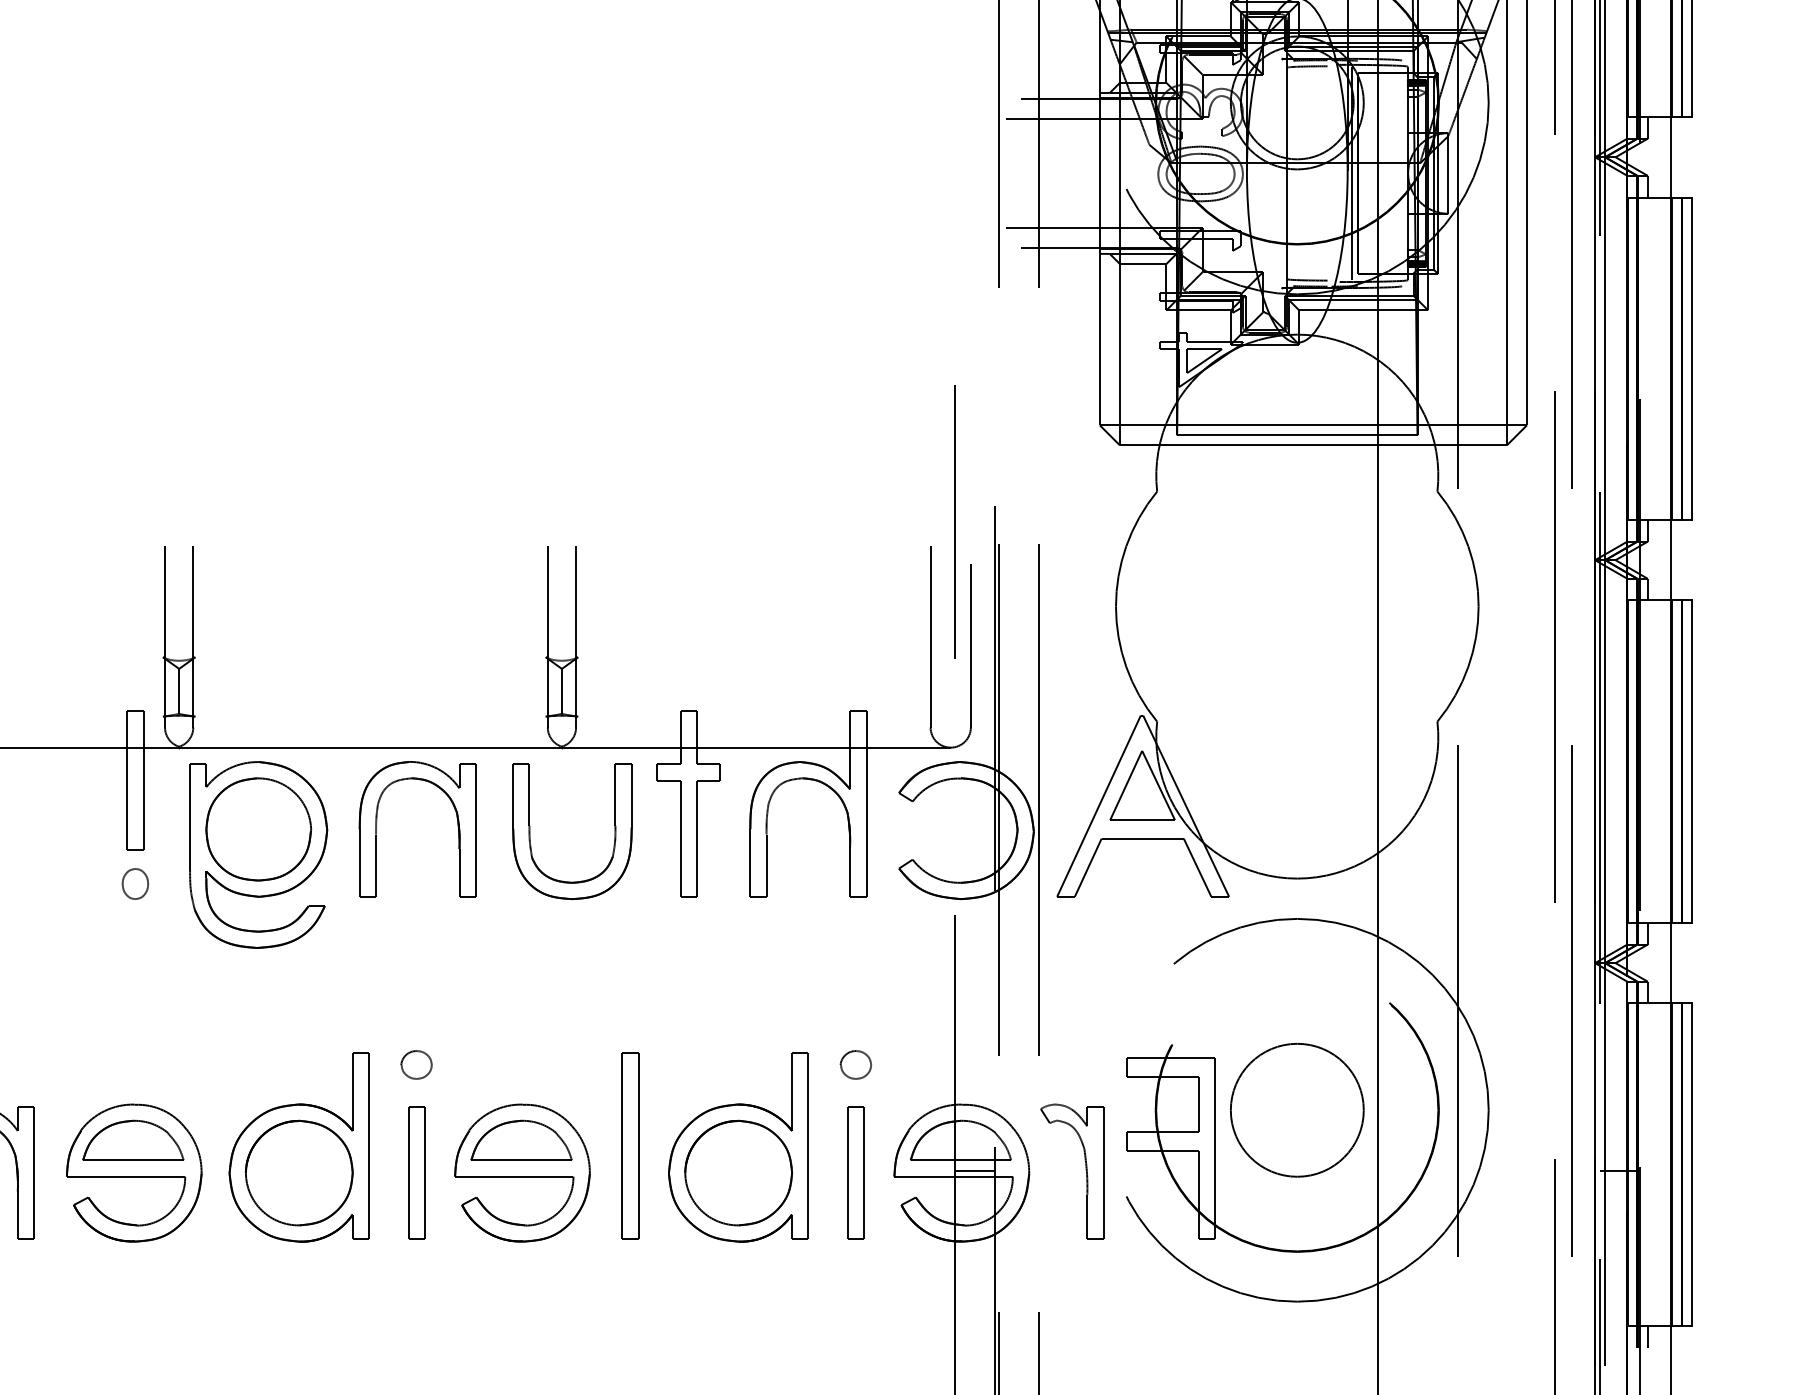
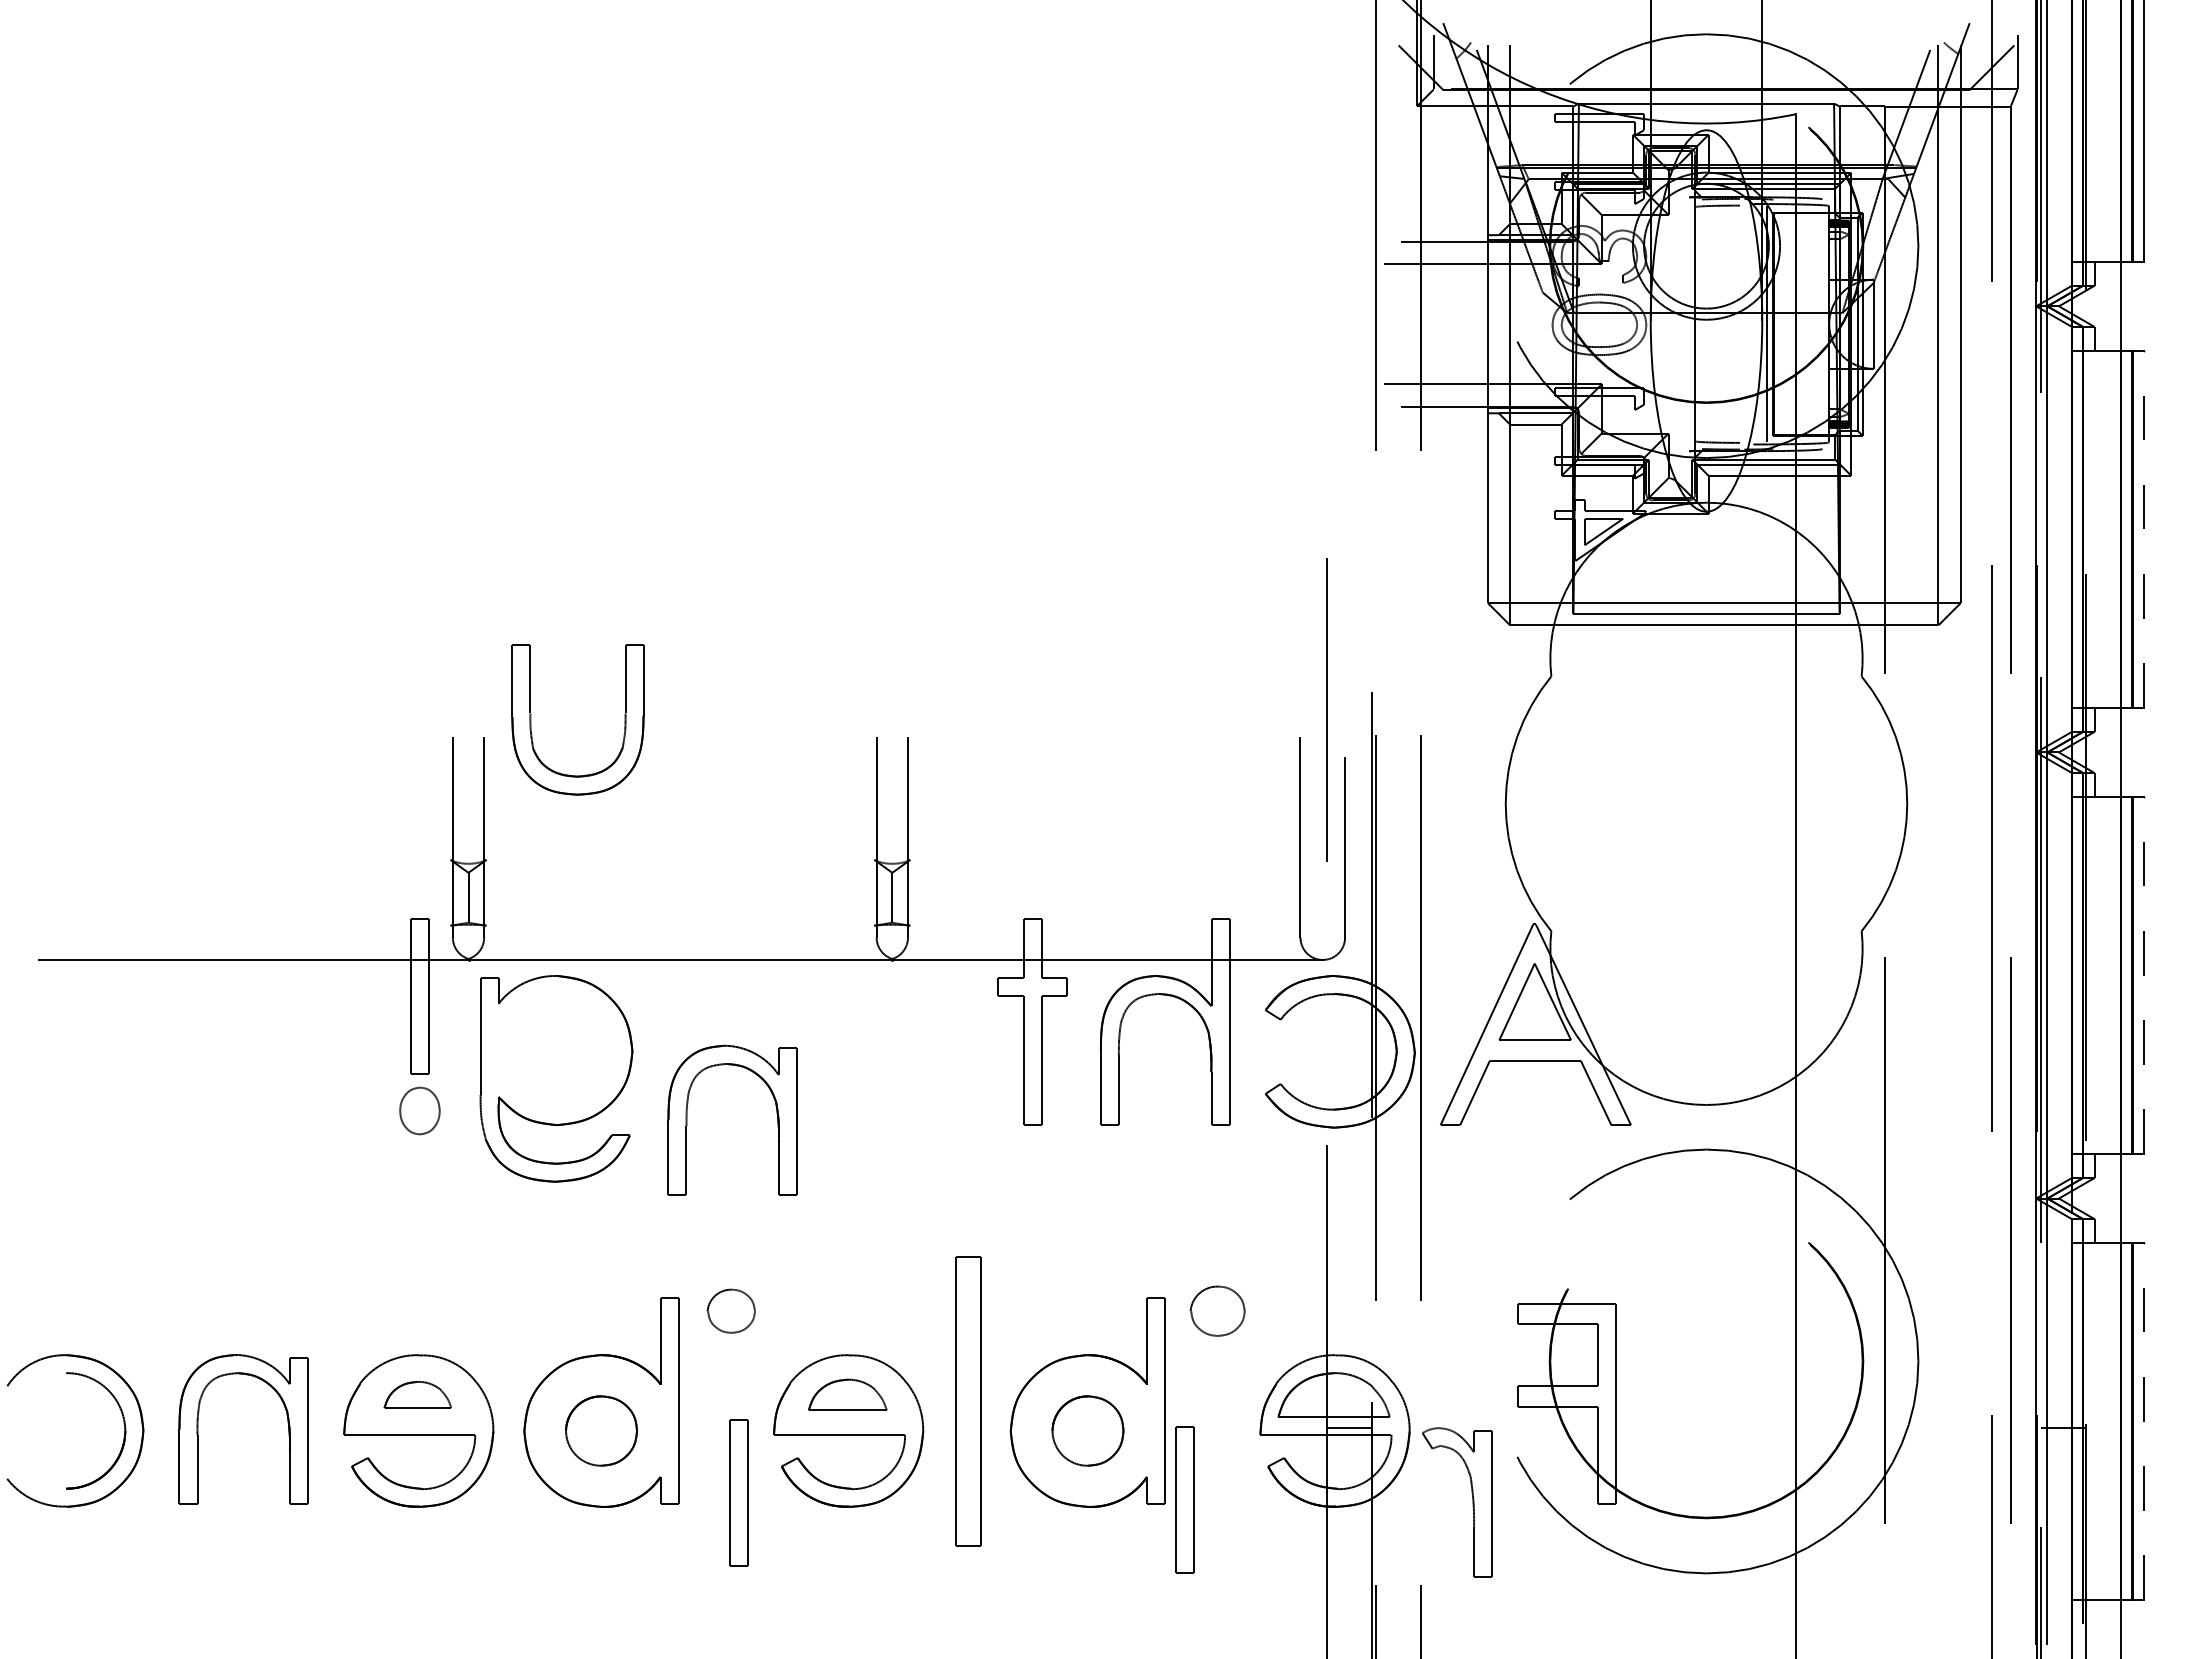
line: (1692, 357) -> (2143, 528), solid -> dashed
line: (1692, 761) -> (2143, 975), solid -> dashed
part: (457, 823) -> (776, 1113), moved
part: (258, 829) -> (556, 1050), removed
part: (530, 831) -> (531, 719), moved
part: (135, 883) -> (420, 1110), size x1.4
part: (416, 1065) -> (731, 1311), size x1.4
part: (855, 1065) -> (1217, 1311), size x1.6
circle: (1297, 1110) -> (1706, 1361), removed
part: (133, 1140) -> (417, 1394), size x0.6
part: (521, 1140) -> (847, 1394), size x0.7
part: (629, 1145) -> (967, 1400), size x1.4
line: (1692, 1164) -> (2143, 1421), solid -> dashed
part: (1085, 1171) -> (1472, 1502), moved
part: (299, 1172) -> (601, 1430), size x0.6
part: (416, 1172) -> (738, 1492), moved
part: (738, 1172) -> (1087, 1430), size x0.6
part: (855, 1172) -> (1184, 1499), moved
line: (1647, 1337) -> (2094, 1612), removed

